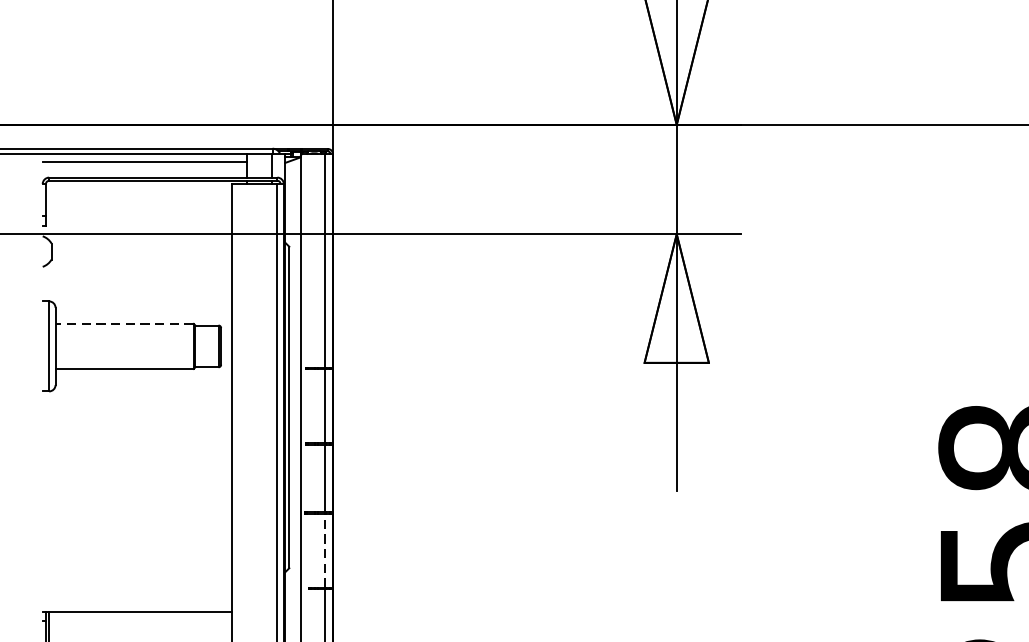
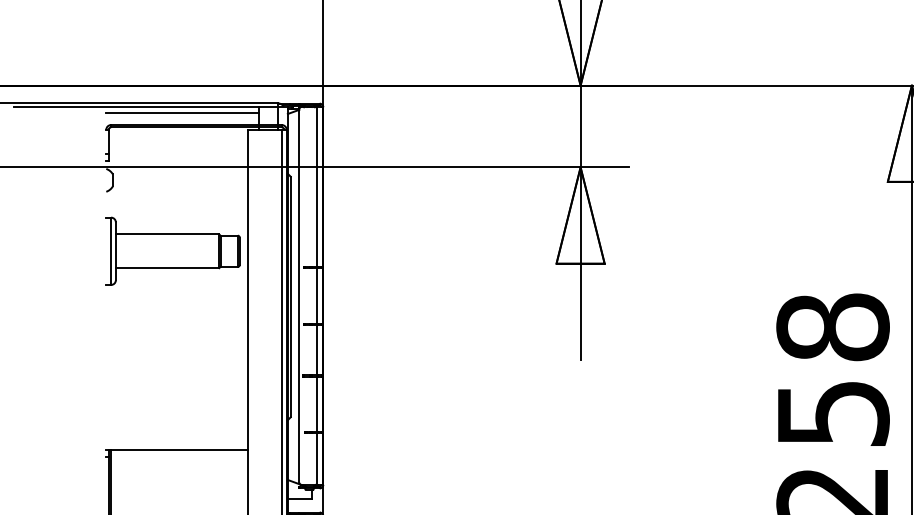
line: (124, 323) -> (167, 234), dashed -> solid
line: (325, 551) -> (317, 404), dashed -> solid

